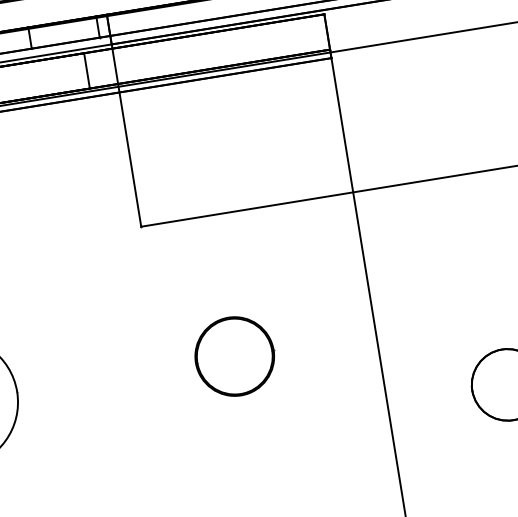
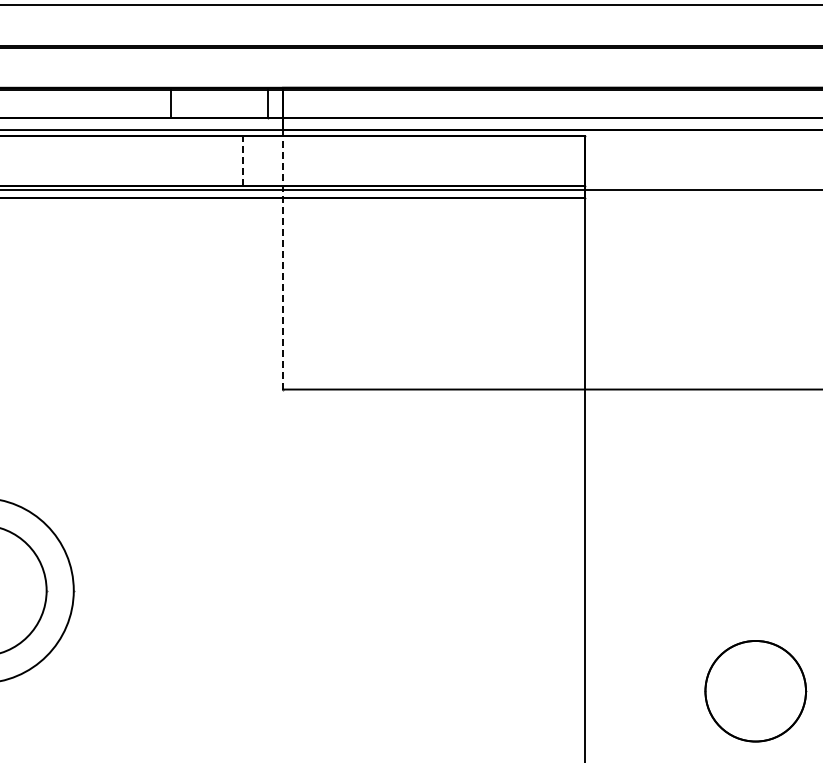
line: (86, 70) -> (242, 160), solid -> dashed
line: (126, 135) -> (283, 259), solid -> dashed
part: (234, 356) -> (383, 590), removed

